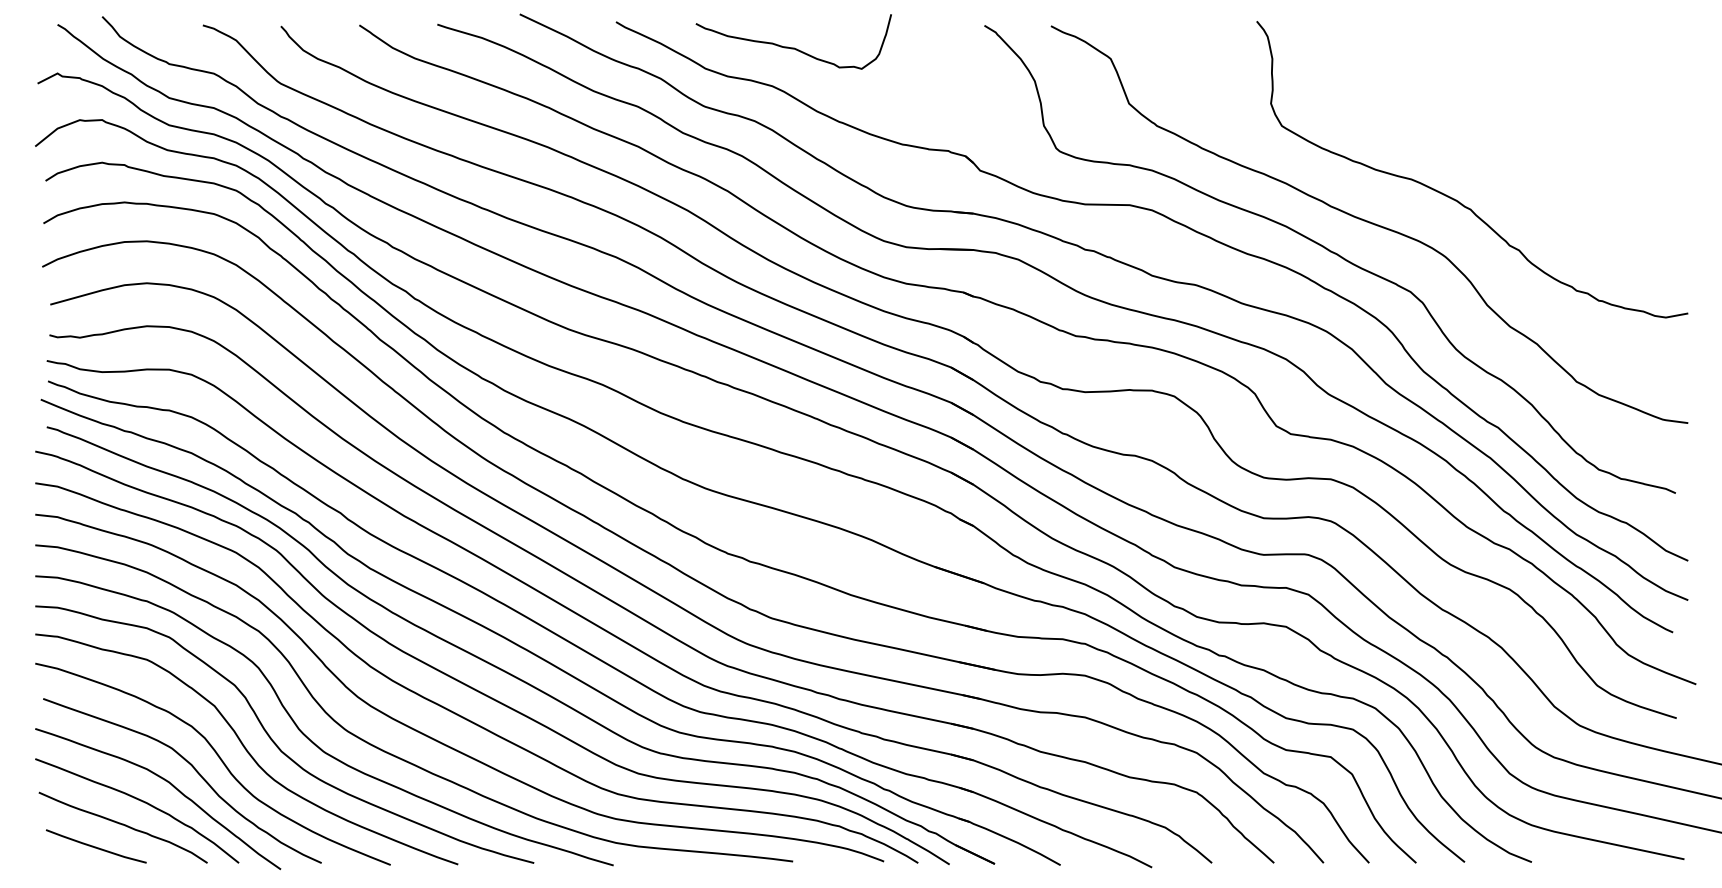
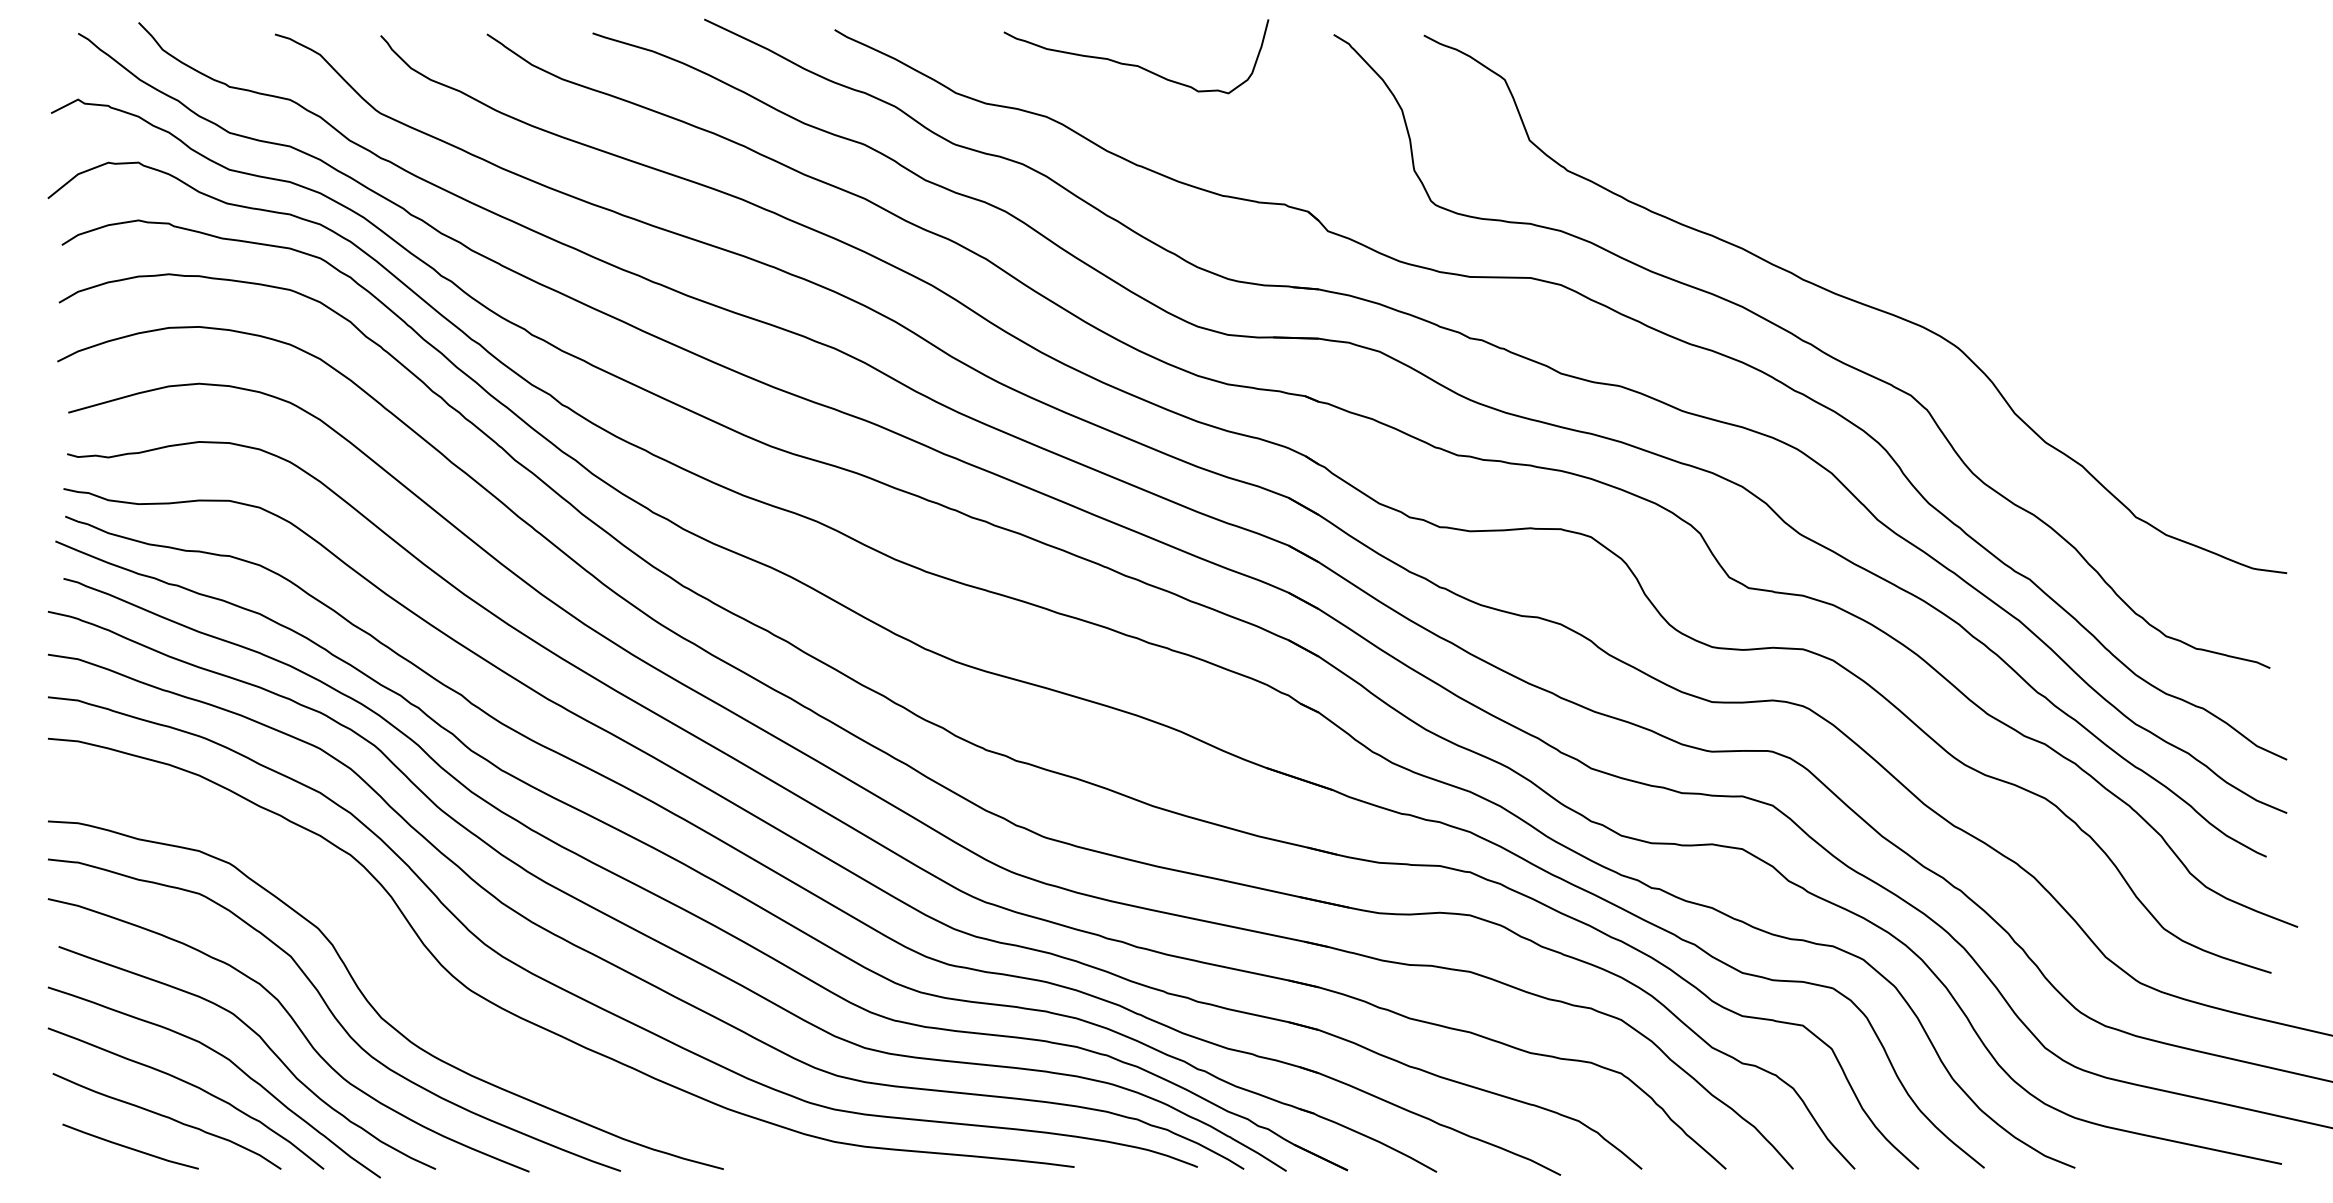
curve: (793, 47) -> (1135, 64), moved
curve: (1457, 200) -> (1974, 271), removed
curve: (308, 737) -> (417, 998), removed

